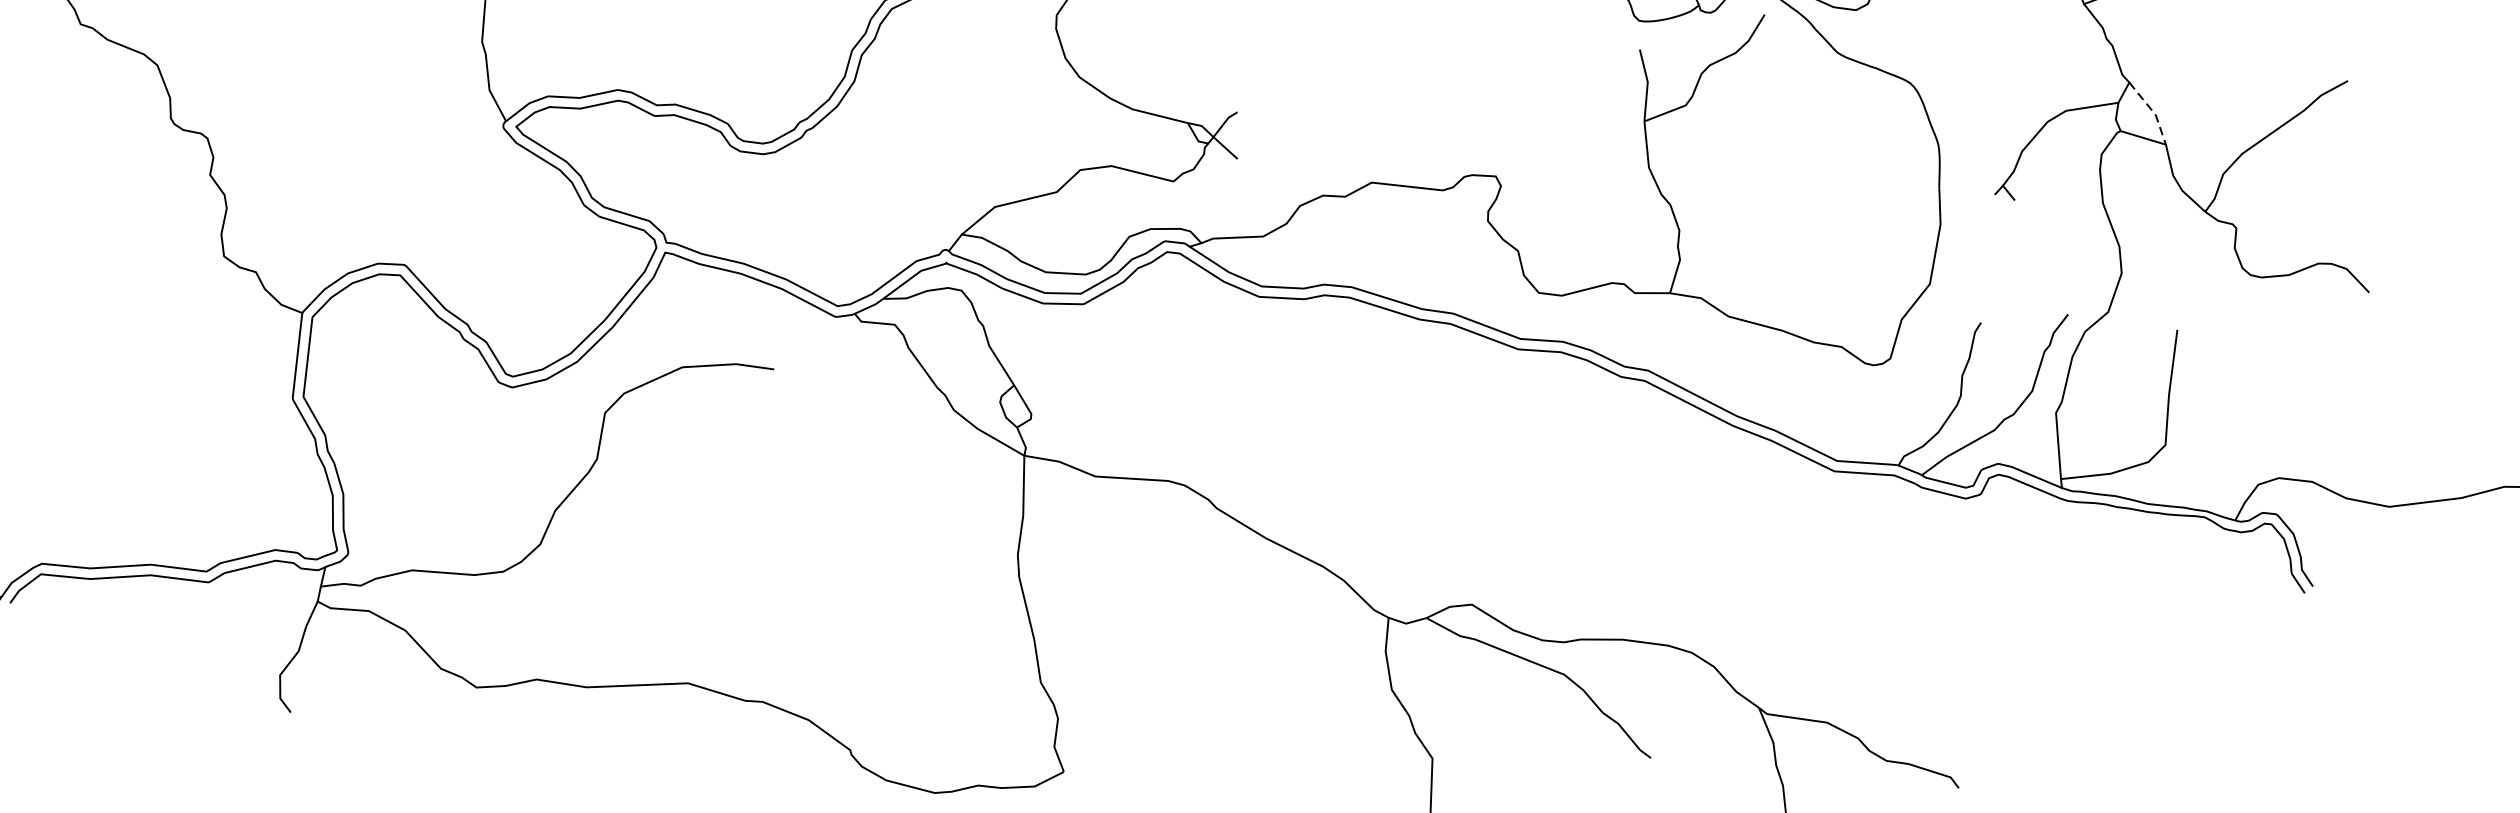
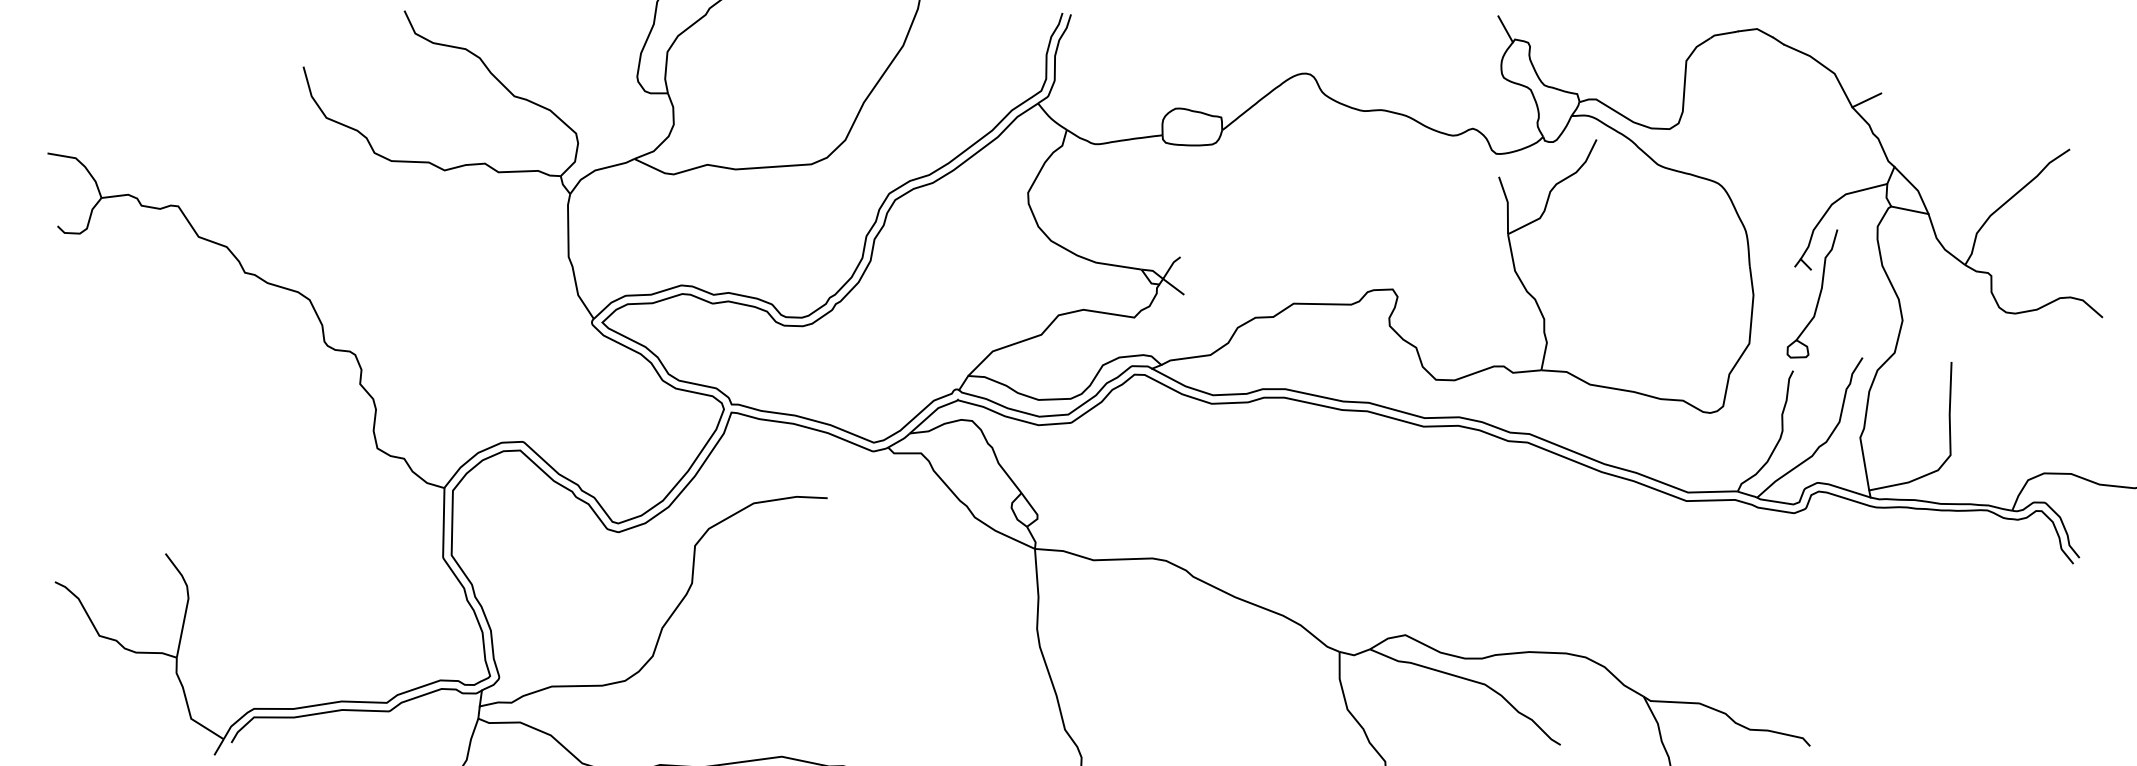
line: (2153, 111) -> (1916, 188), dashed -> solid
part: (2020, 233) -> (1818, 296), added

